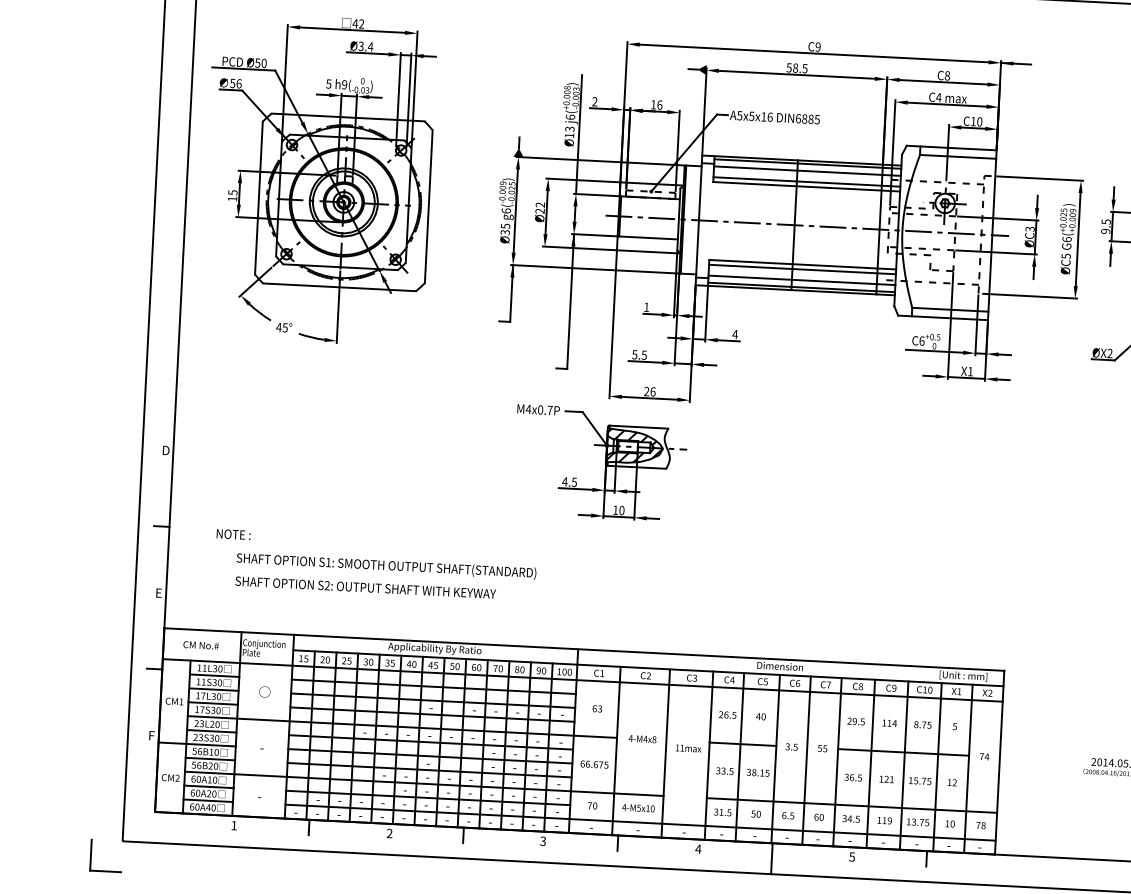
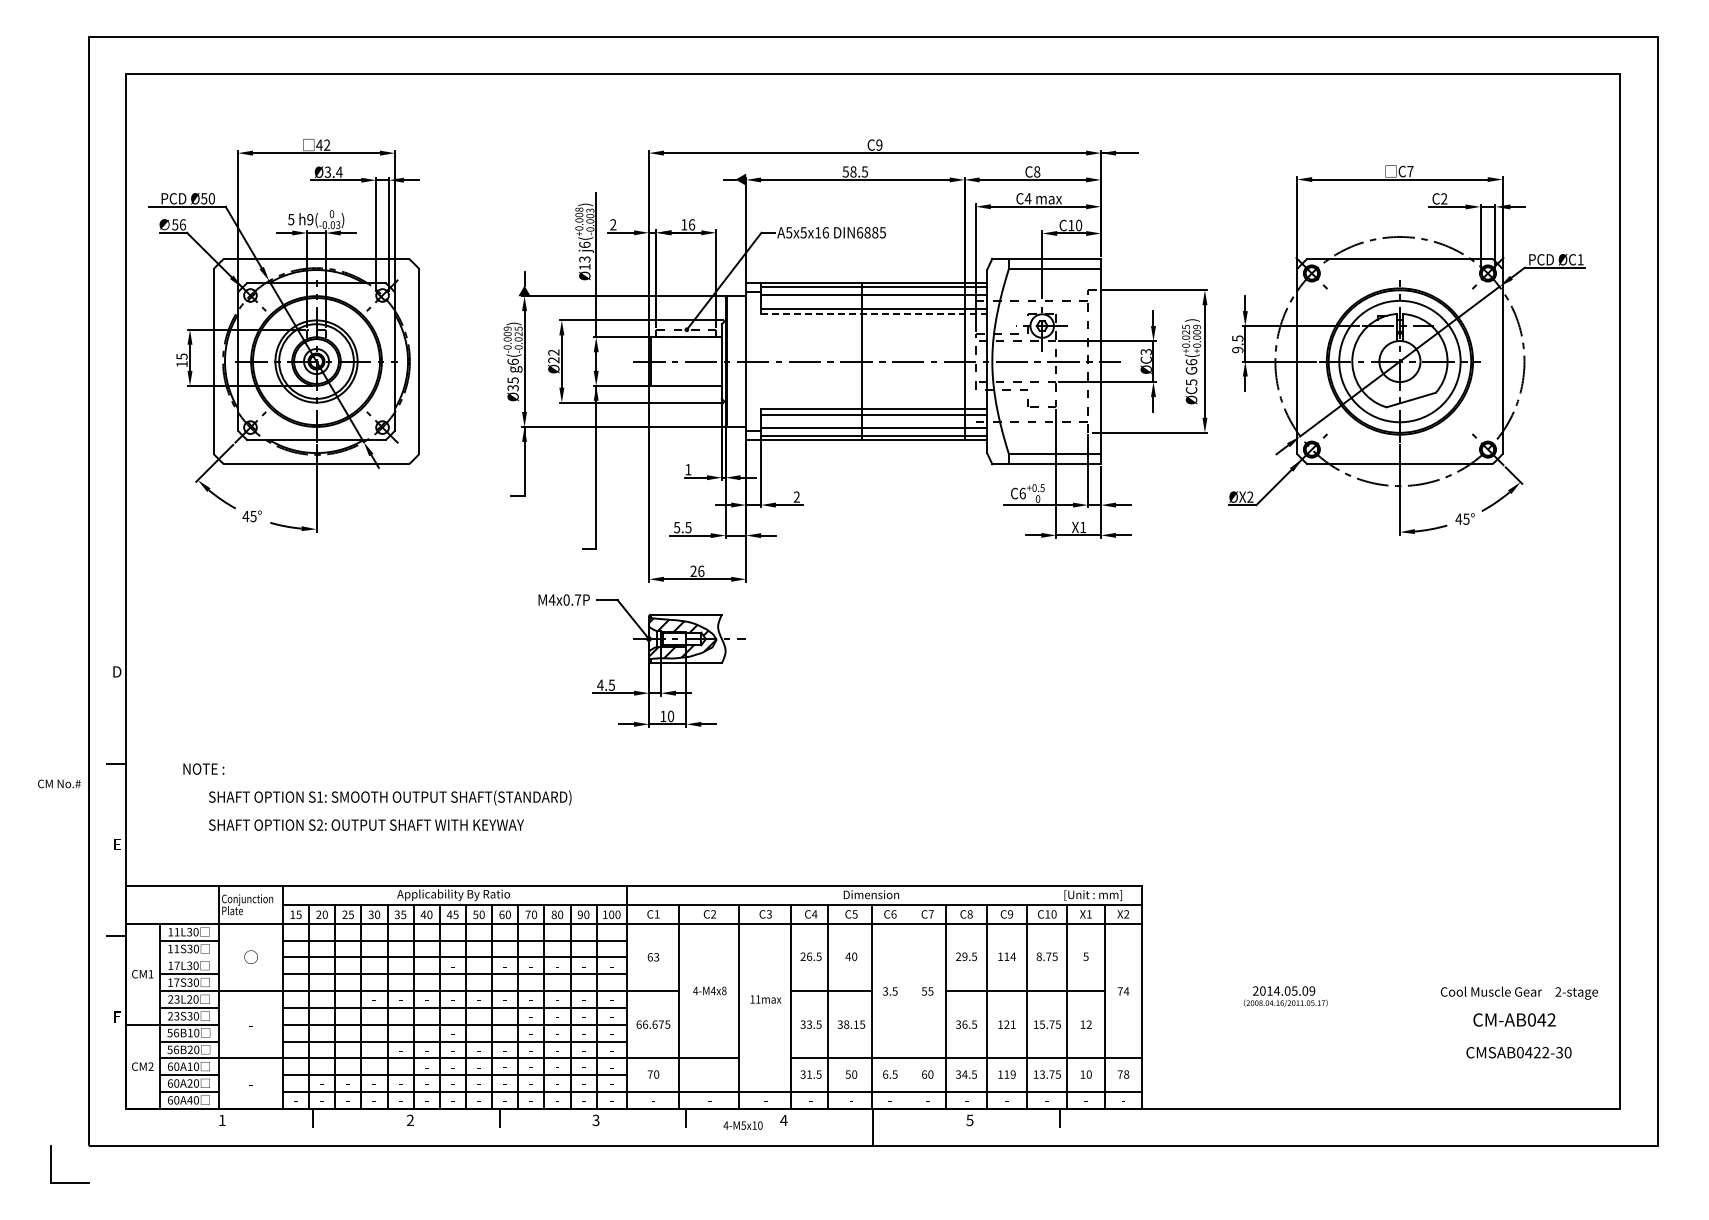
line: (807, 186) -> (874, 314), solid -> dashed
text: (734, 334) -> (796, 496), 4 -> 2
text: (201, 645) -> (59, 783), moved
line: (213, 689) -> (189, 957), removed
line: (806, 760) -> (909, 1006), removed
text: (637, 808) -> (742, 1125), moved

